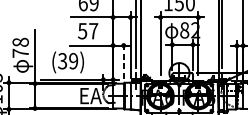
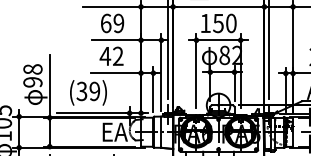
text: (87, 31) -> (111, 56), 57 -> 42
text: (20, 53) -> (32, 82), 78 -> 98
line: (123, 59) -> (153, 89), dashed -> solid

